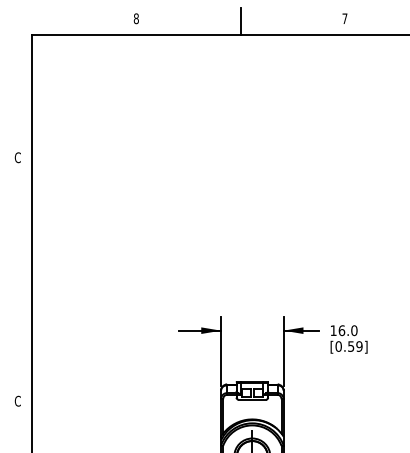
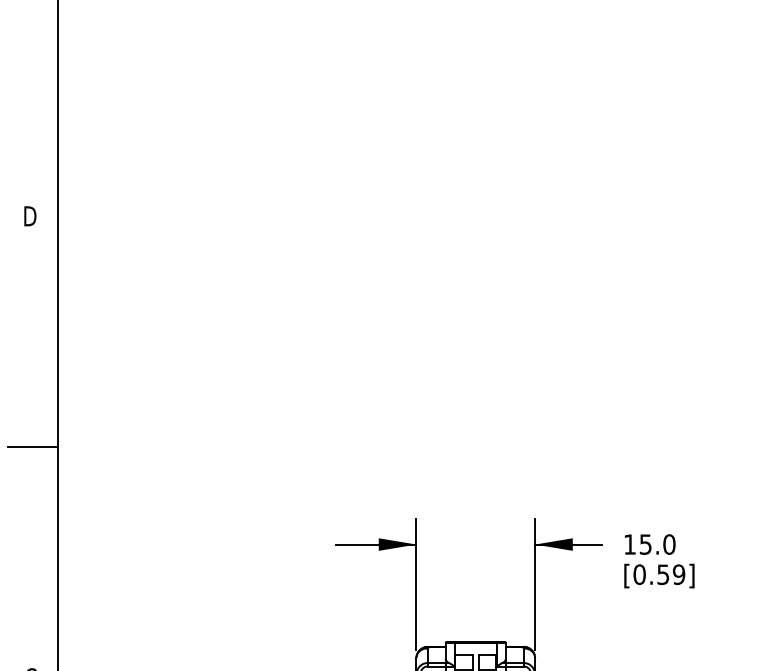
text: (17, 157) -> (30, 215), C -> D
line: (18, 279) -> (31, 447), added
text: (341, 330) -> (644, 544), 16.0 -> 15.0

